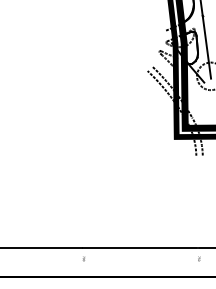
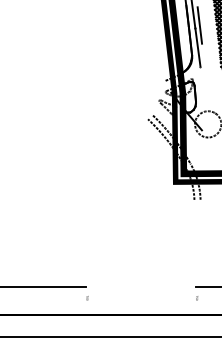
line: (206, 47) -> (204, 96), removed
line: (139, 247) -> (140, 287), removed

